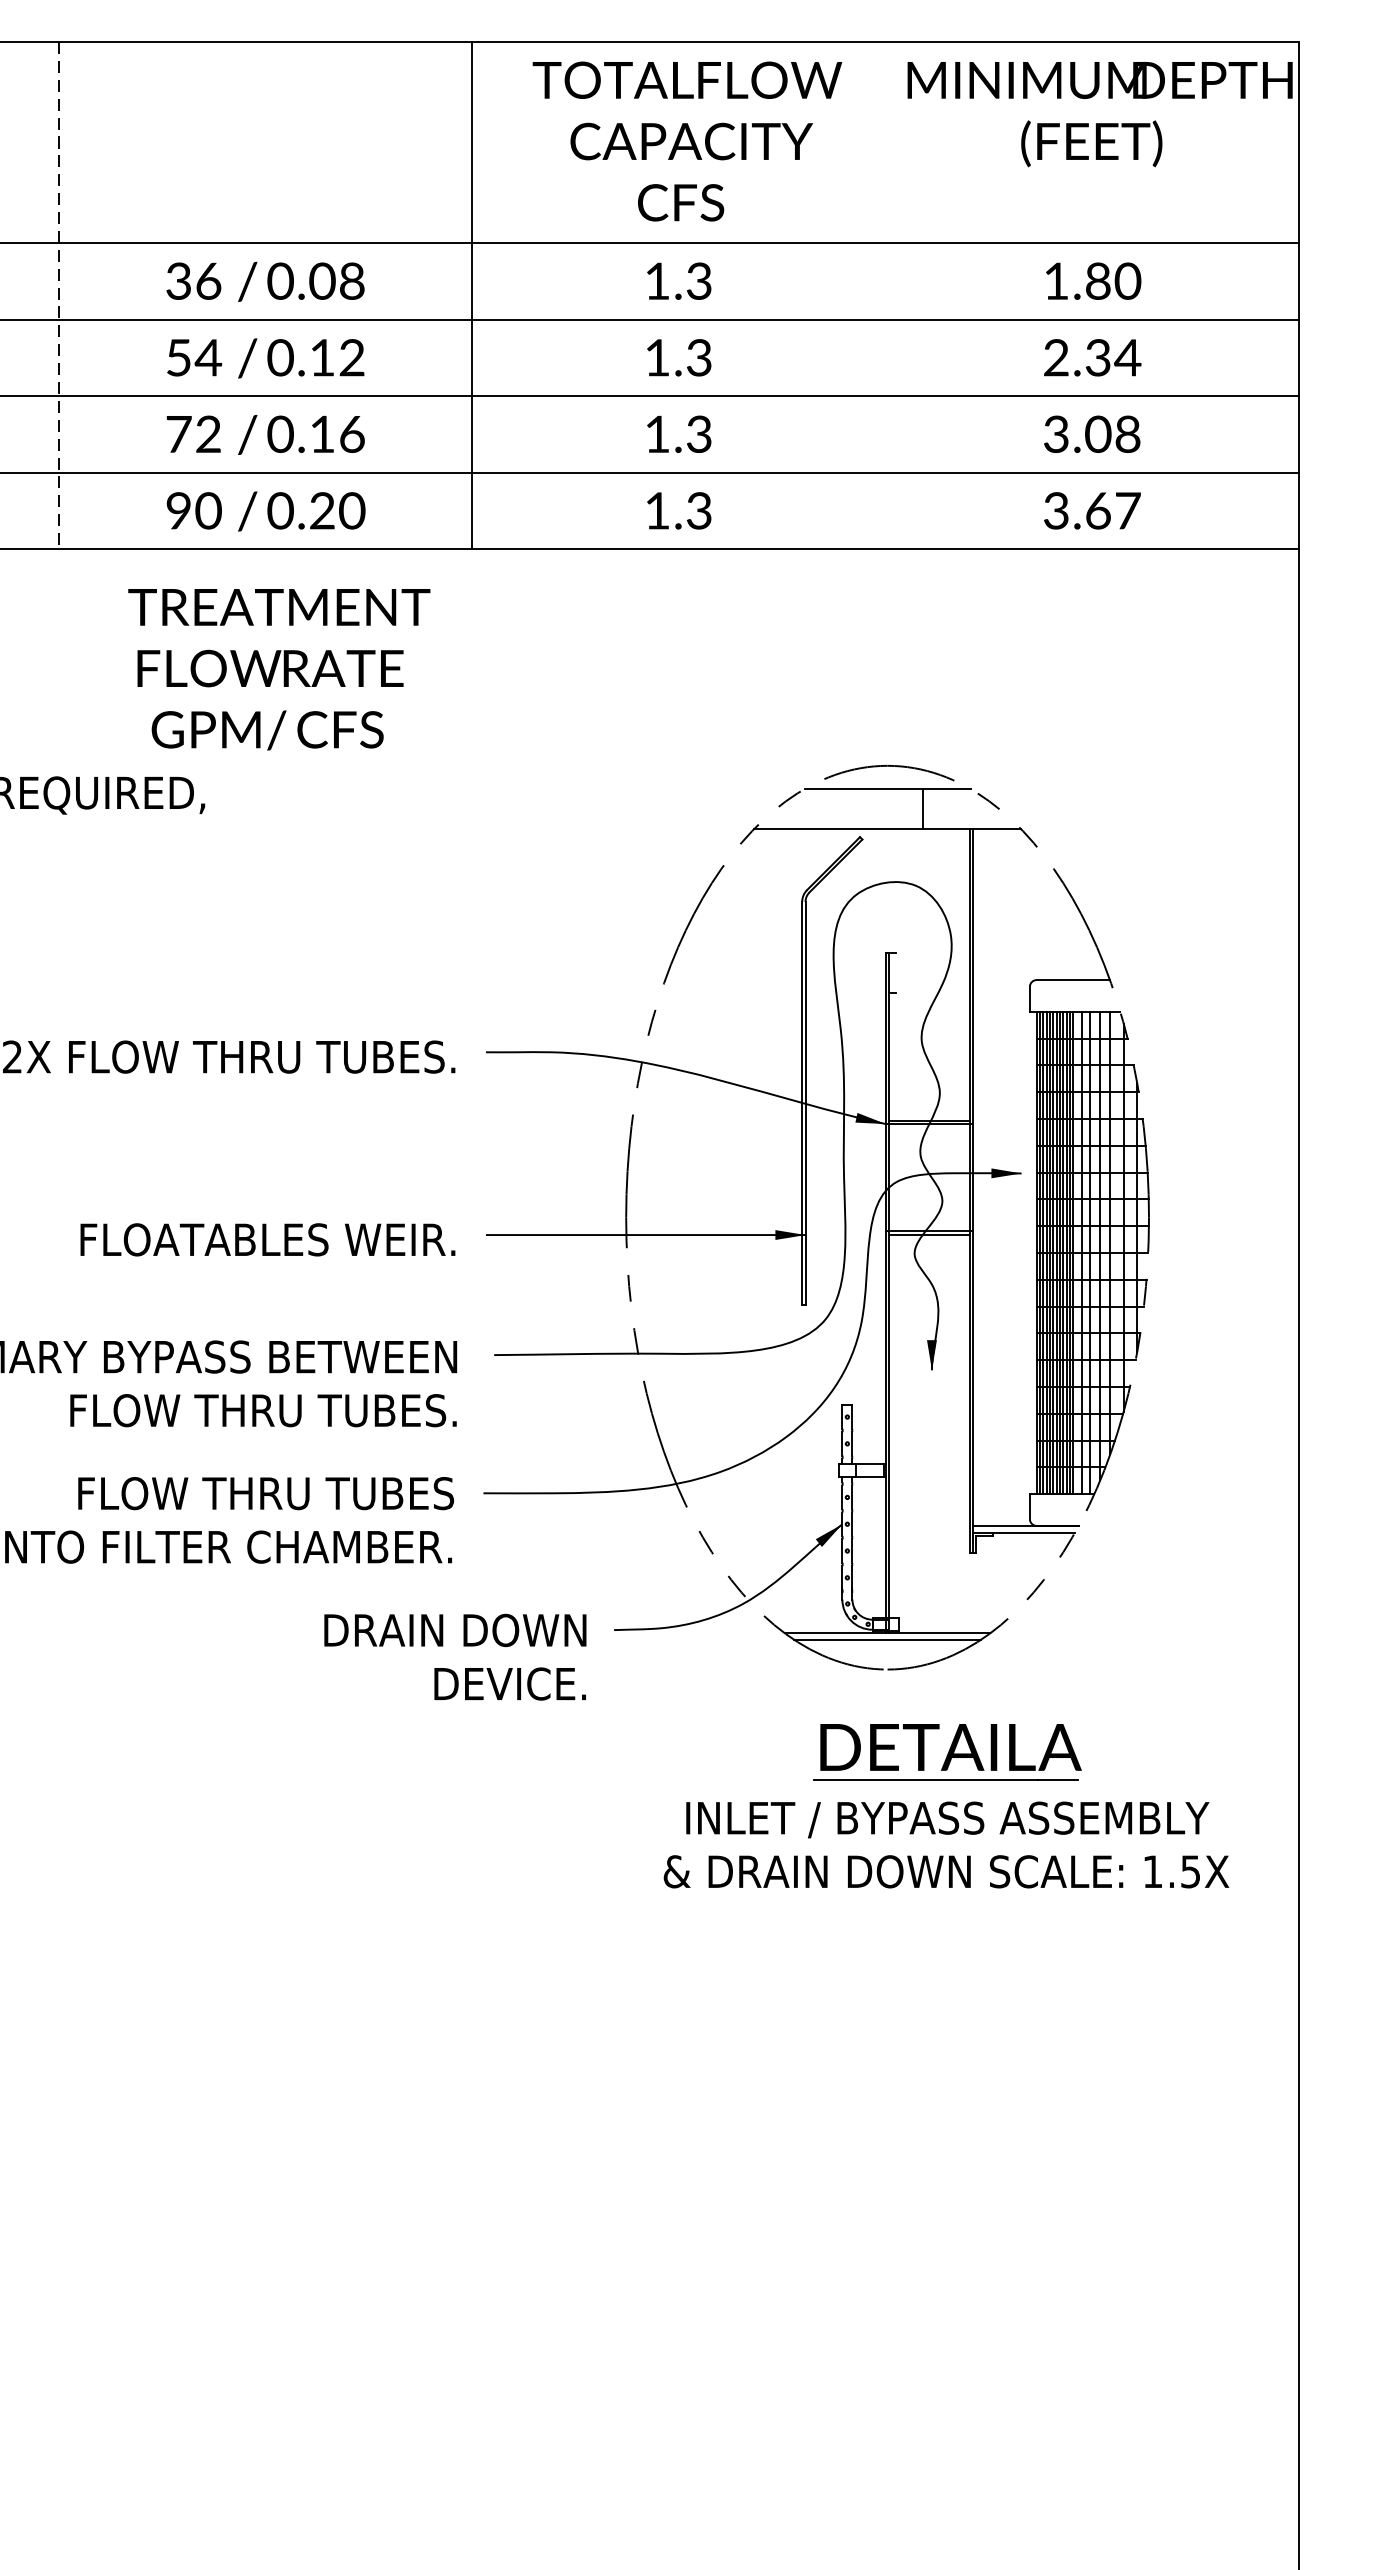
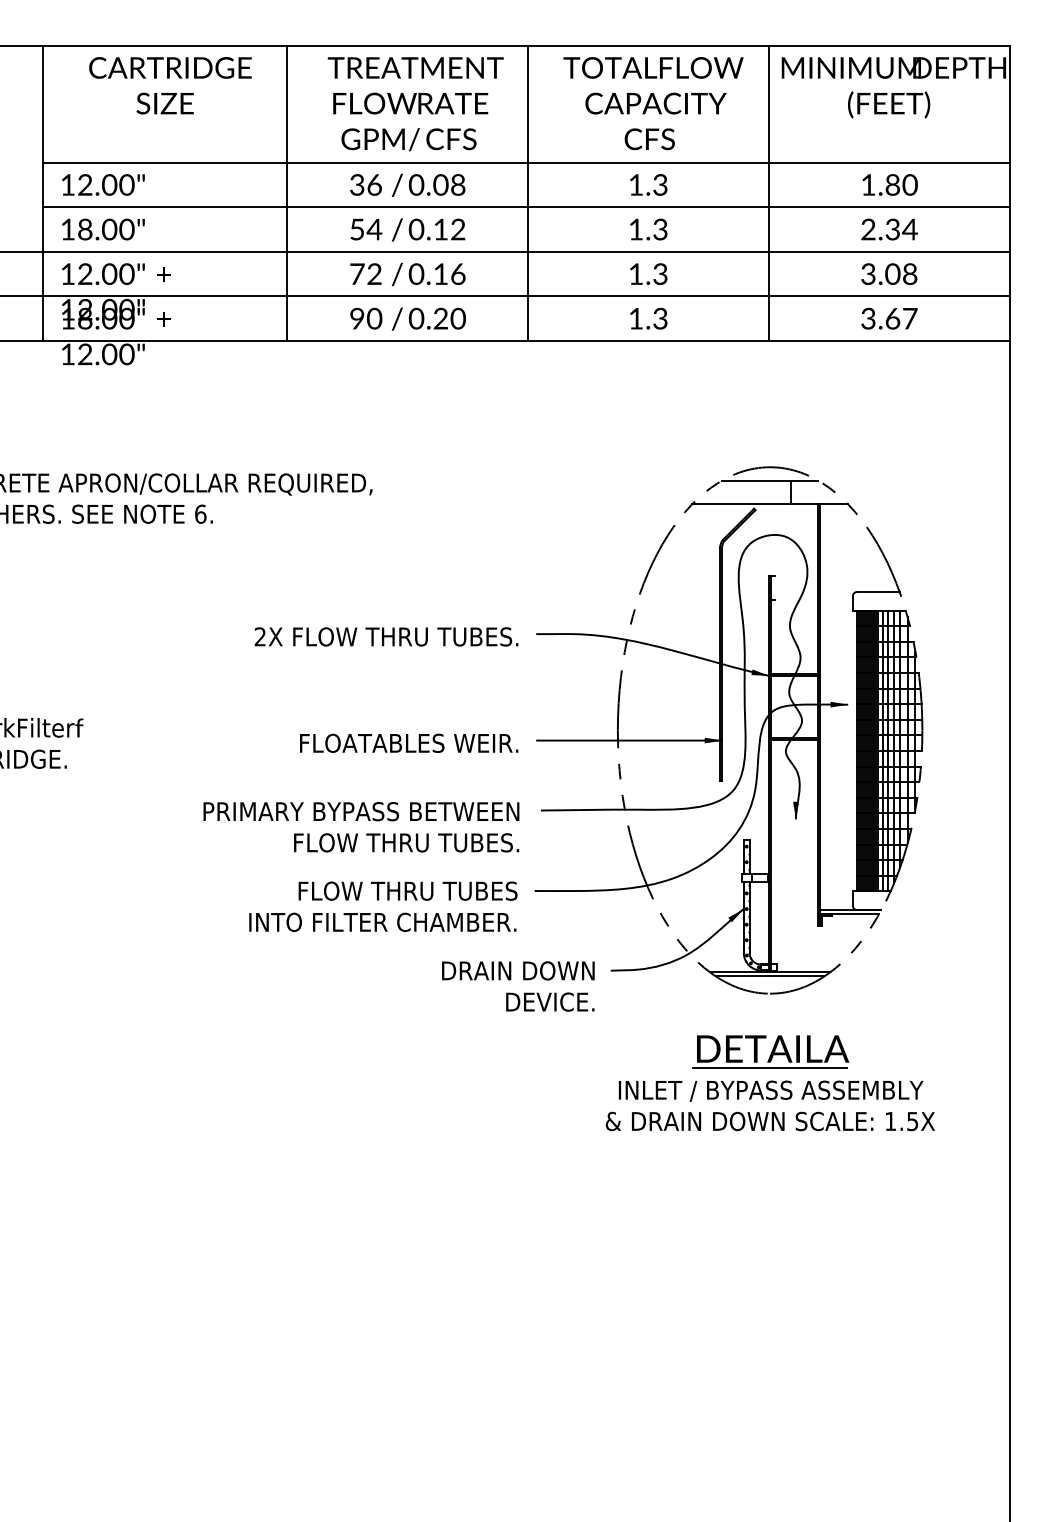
line: (59, 295) -> (287, 193), dashed -> solid
line: (884, 295) -> (768, 193), added
text: (278, 670) -> (415, 104), moved
part: (944, 1806) -> (769, 1083), moved

